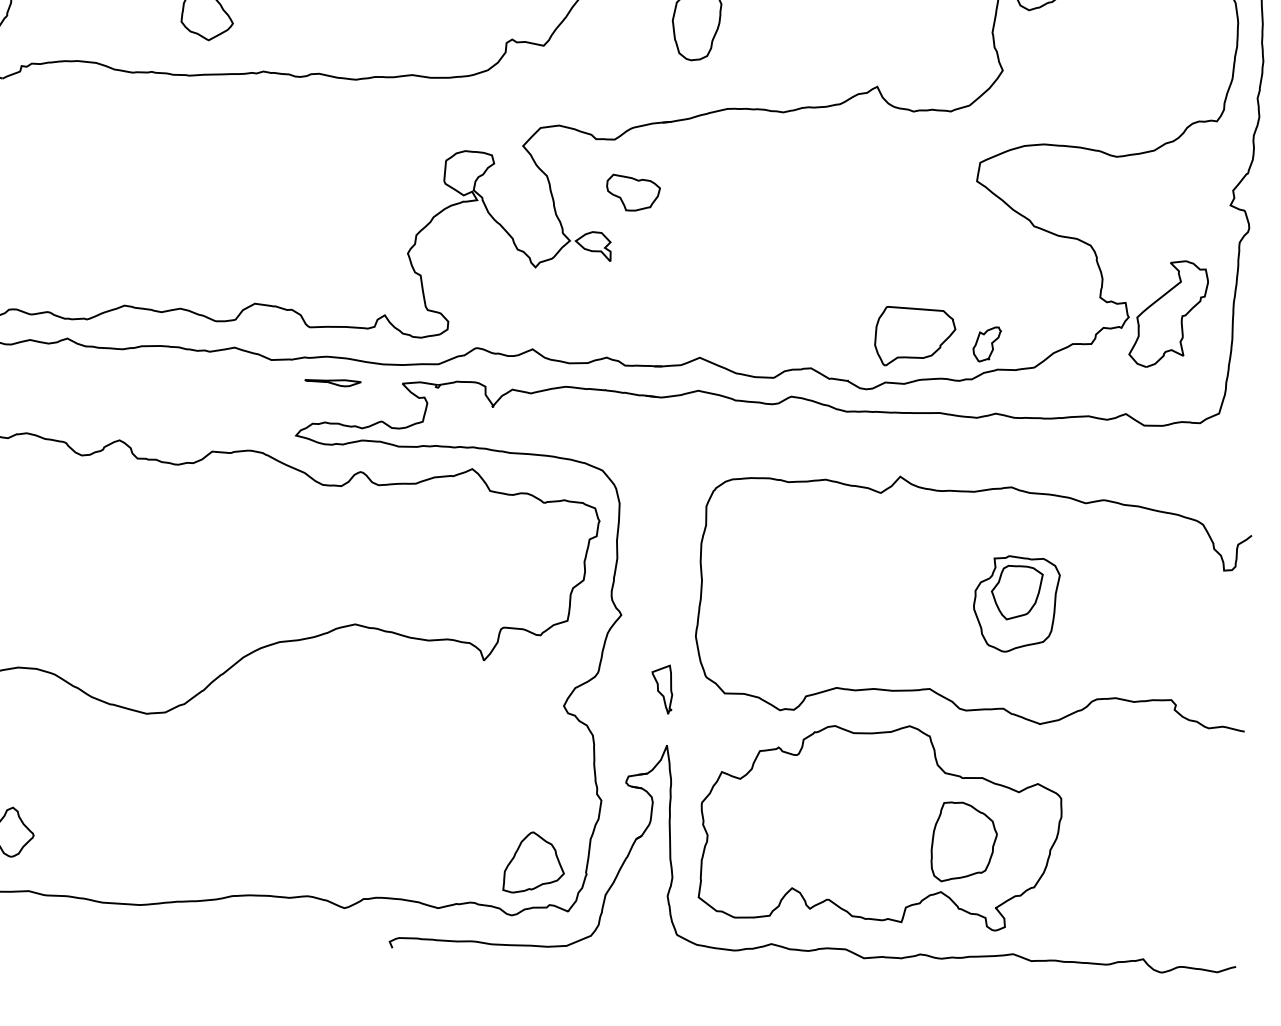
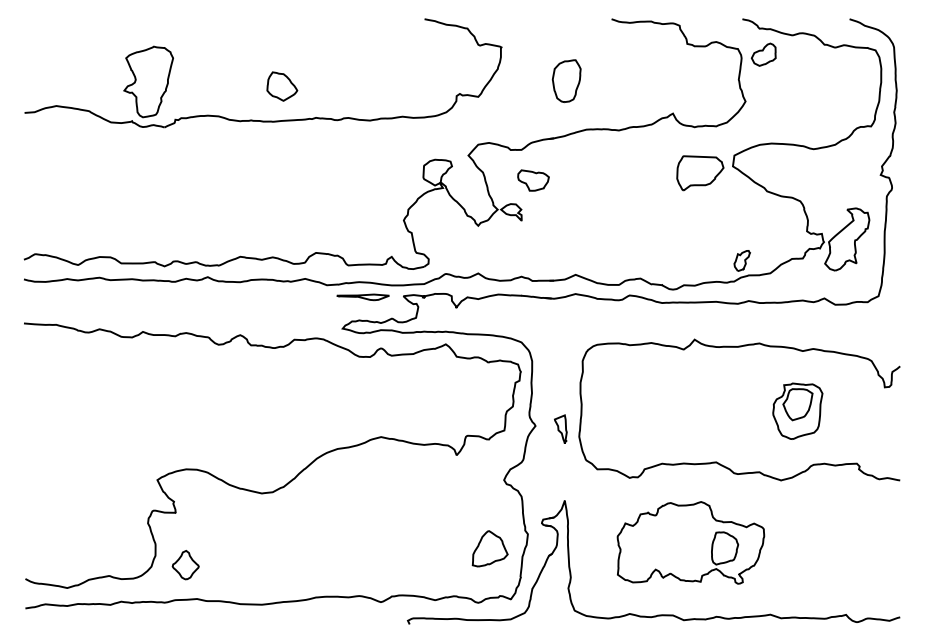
part: (915, 337) -> (700, 173), moved
part: (332, 381) -> (362, 296), size x1.6
part: (1015, 602) -> (797, 410), moved
part: (661, 687) -> (560, 428), moved
part: (880, 825) -> (690, 542), size x0.7
part: (533, 862) -> (489, 548), moved

